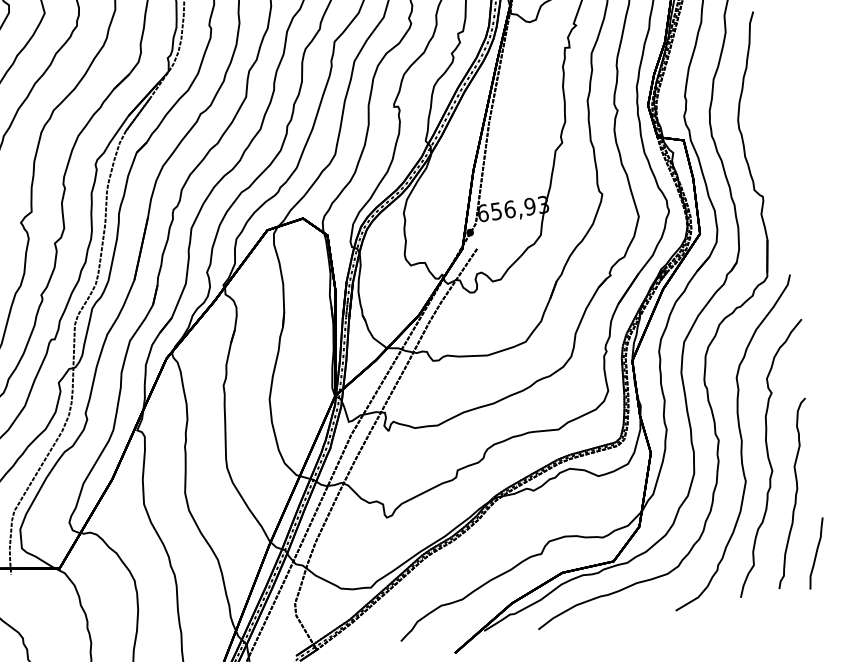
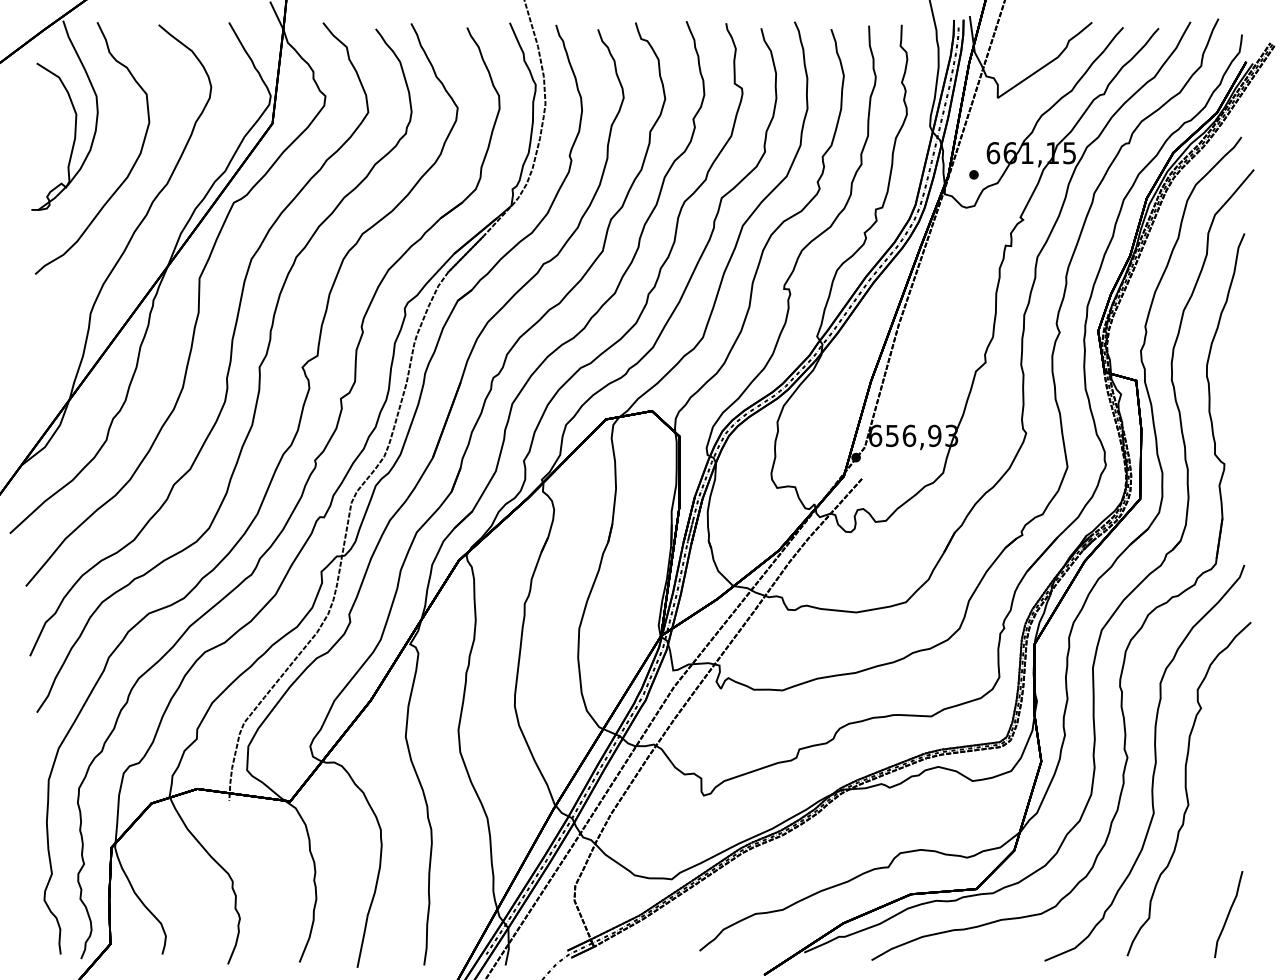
curve: (795, 495) -> (1212, 838), removed

